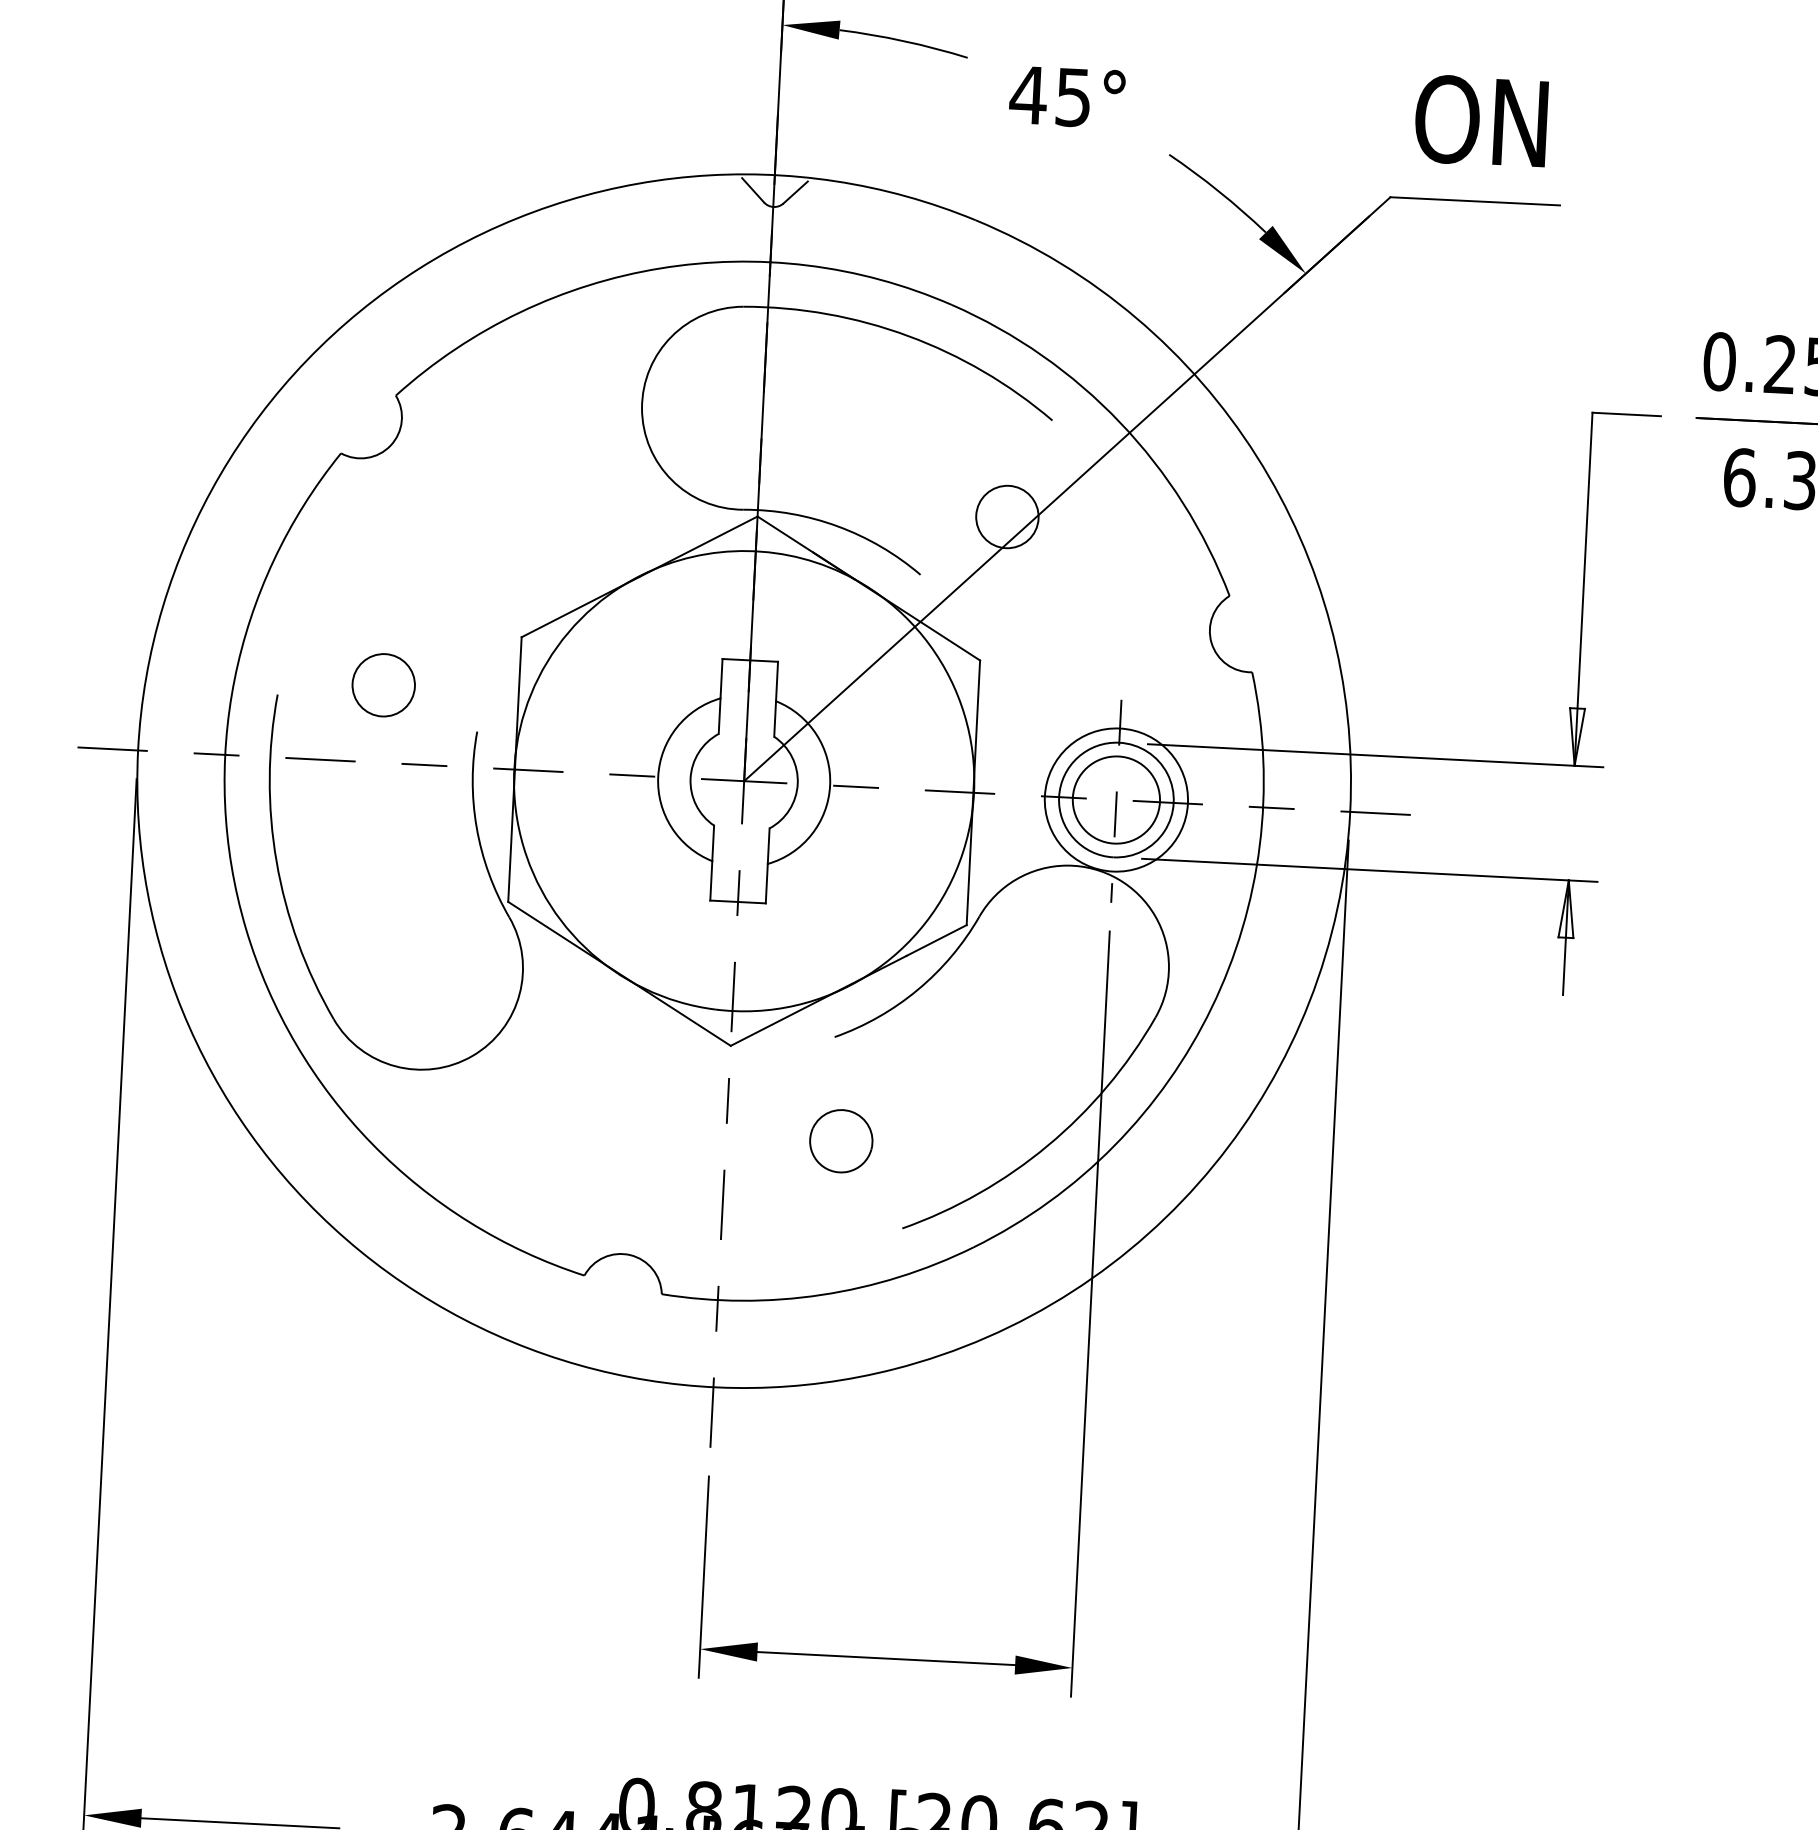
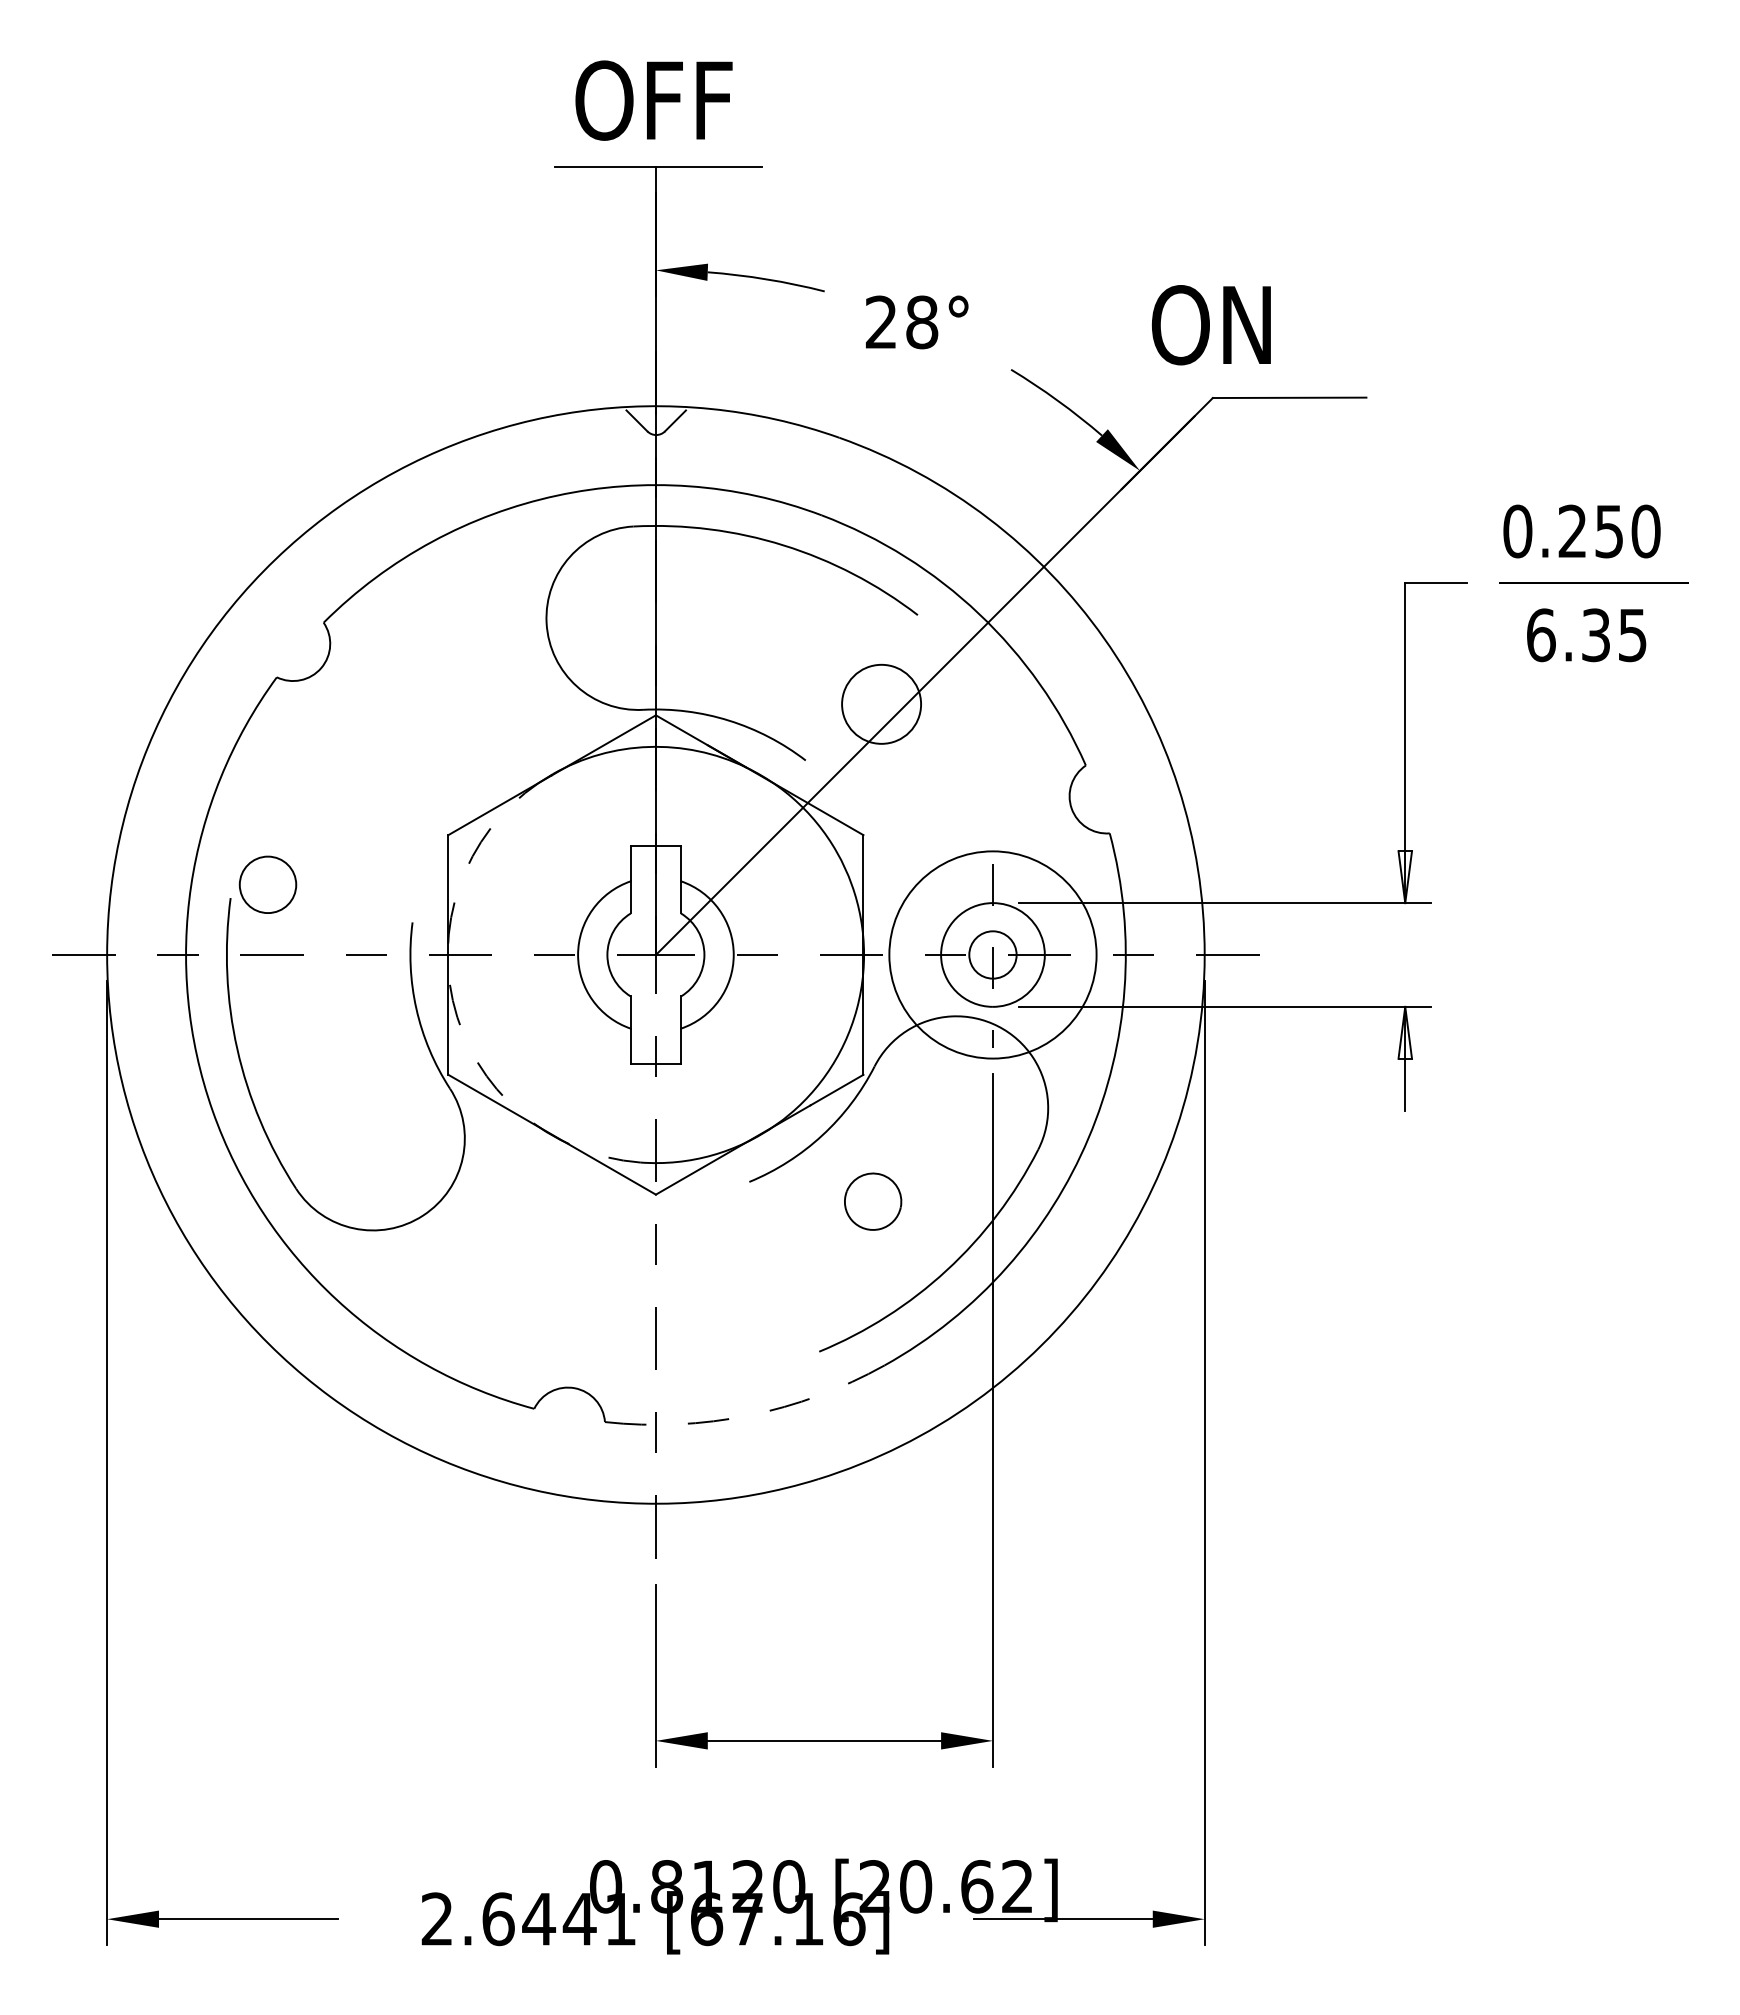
text: (1050, 96) -> (901, 322), 45° -> 28°
text: (1480, 121) -> (1210, 325), moved
circle: (1007, 517) -> (881, 704), size x1.4
circle: (383, 684) -> (267, 884), moved
circle: (1115, 799) -> (992, 954), size x0.6
circle: (1115, 799) -> (992, 954), size x1.6
arc: (516, 820) -> (452, 1000), solid -> dashed
part: (841, 1141) -> (873, 1201), moved
arc: (821, 1295) -> (749, 1415), solid -> dashed

